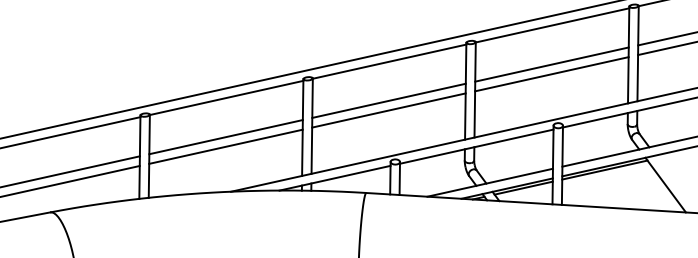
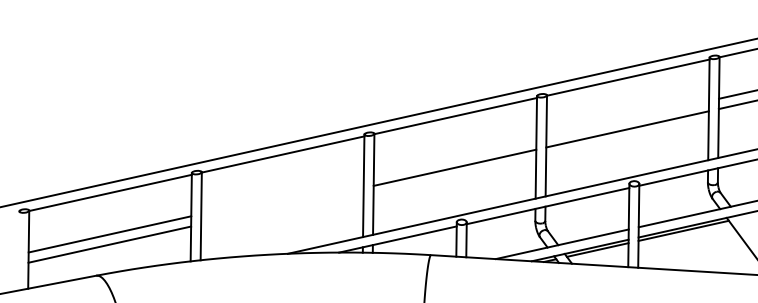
line: (551, 64) -> (627, 119), removed
line: (388, 100) -> (454, 157), removed
line: (226, 136) -> (282, 195), removed
line: (226, 147) -> (282, 206), removed

